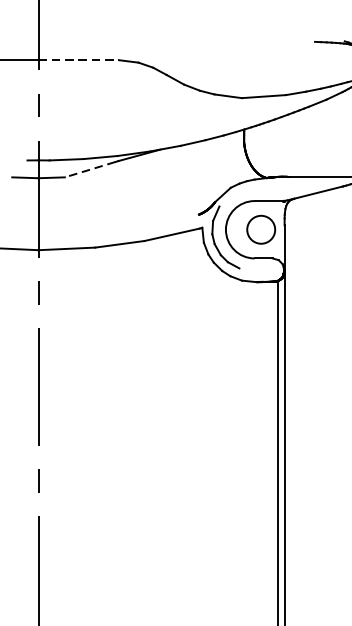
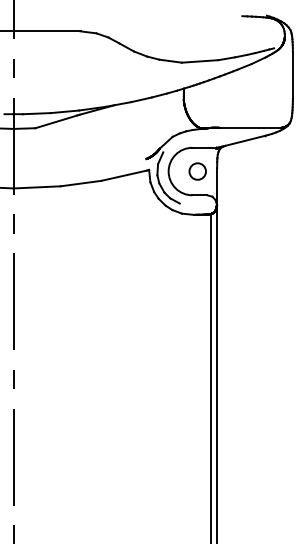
line: (79, 60) -> (47, 31), dashed -> solid
line: (90, 169) -> (56, 121), dashed -> solid
circle: (260, 229) -> (197, 171), size x0.71

